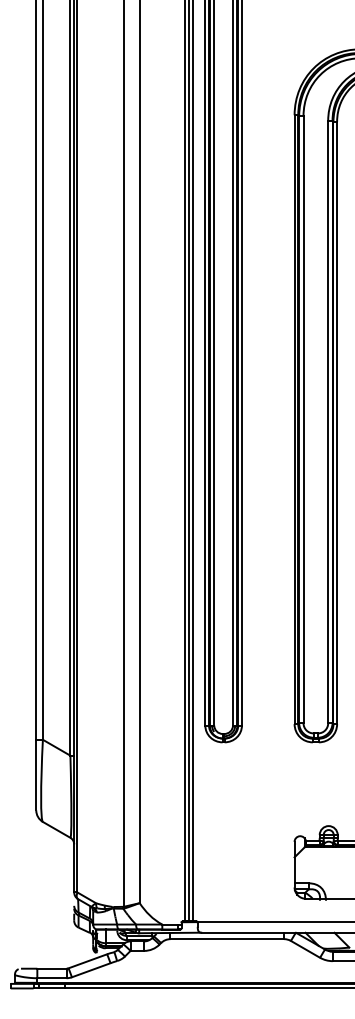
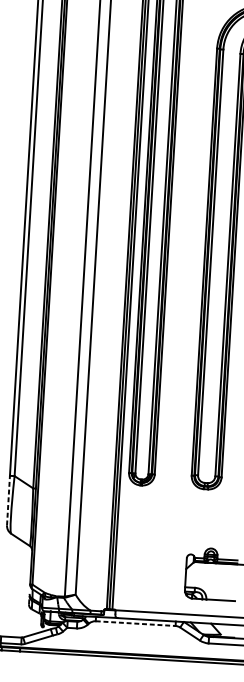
line: (36, 774) -> (8, 500), solid -> dashed
line: (227, 939) -> (135, 623), solid -> dashed

